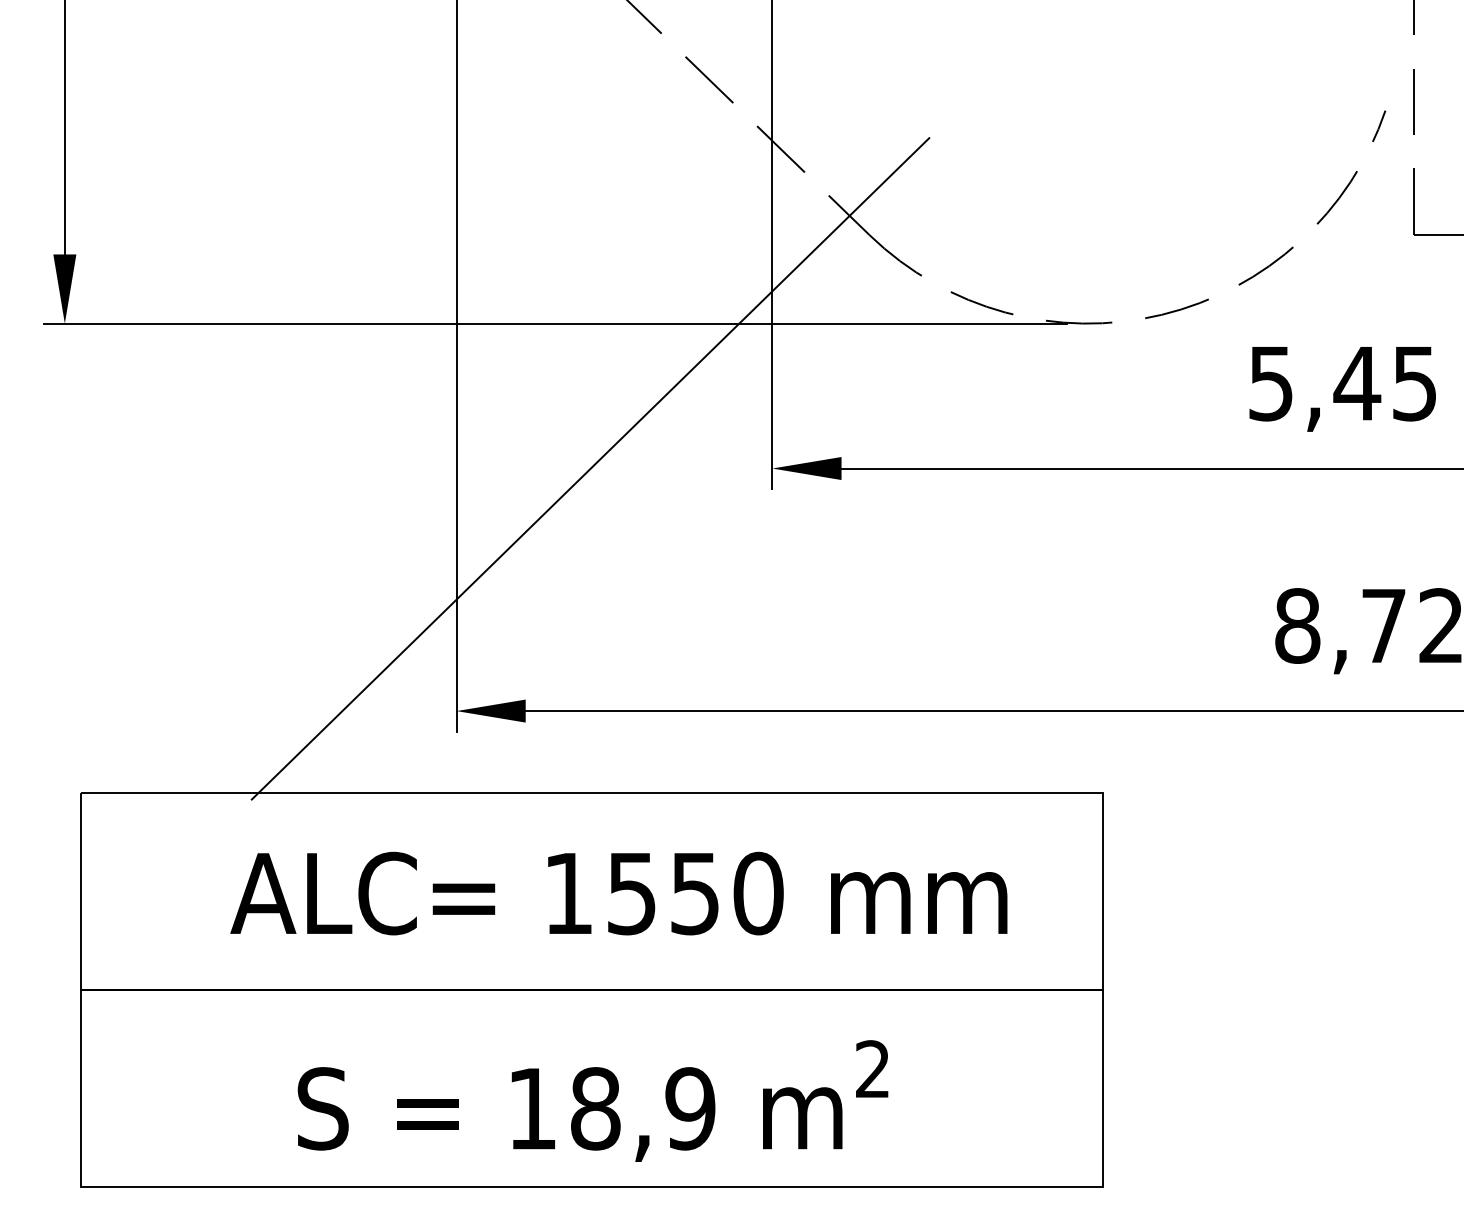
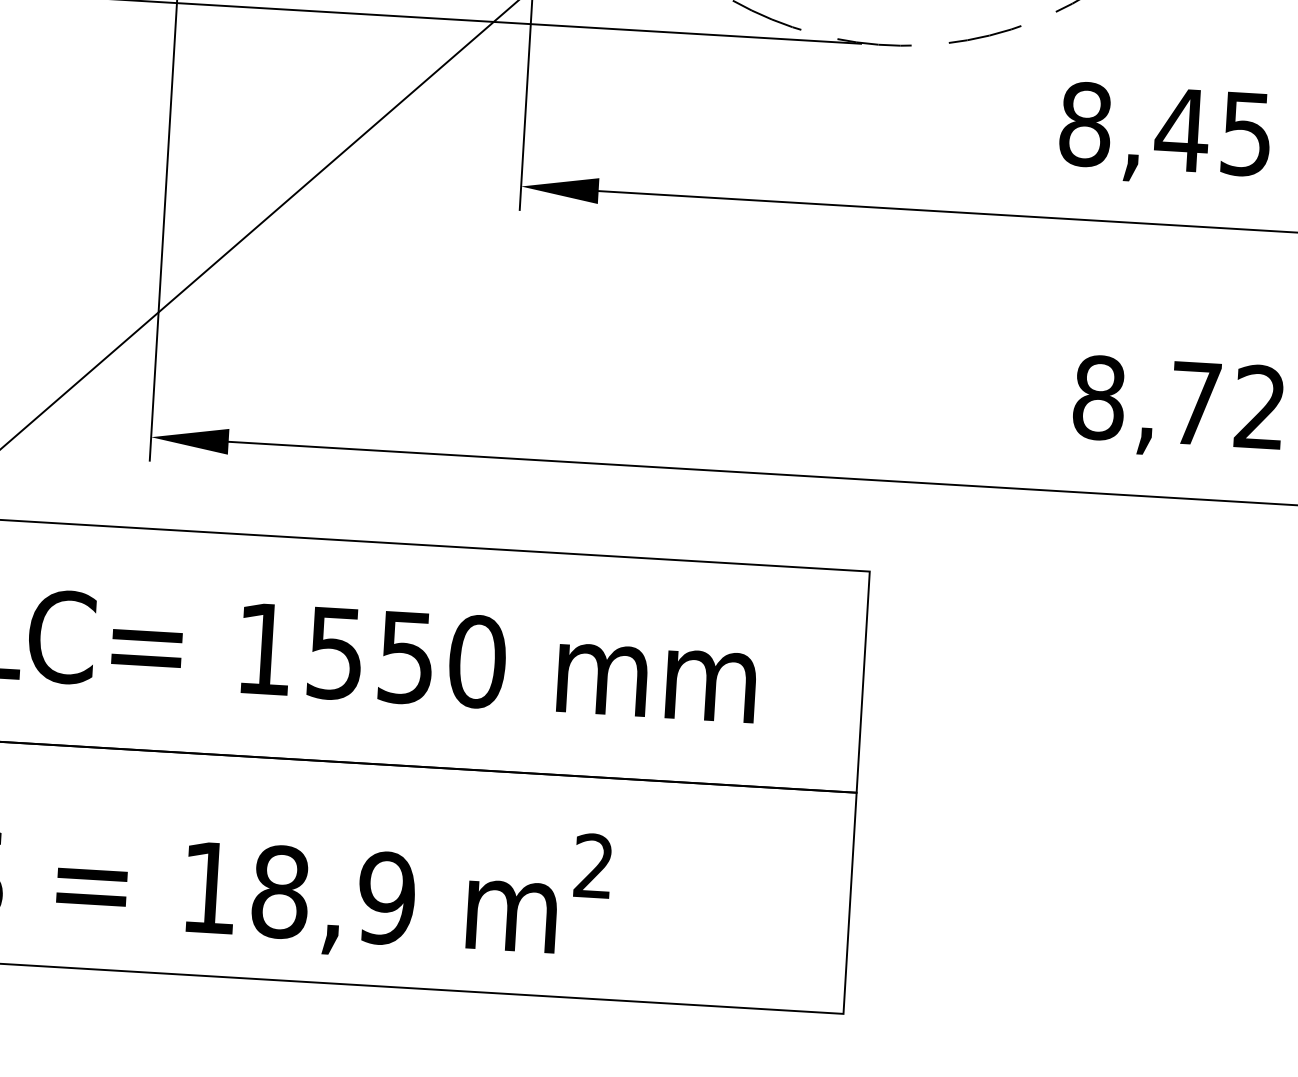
text: (1270, 383) -> (1084, 124), 5,45 -> 8,45

